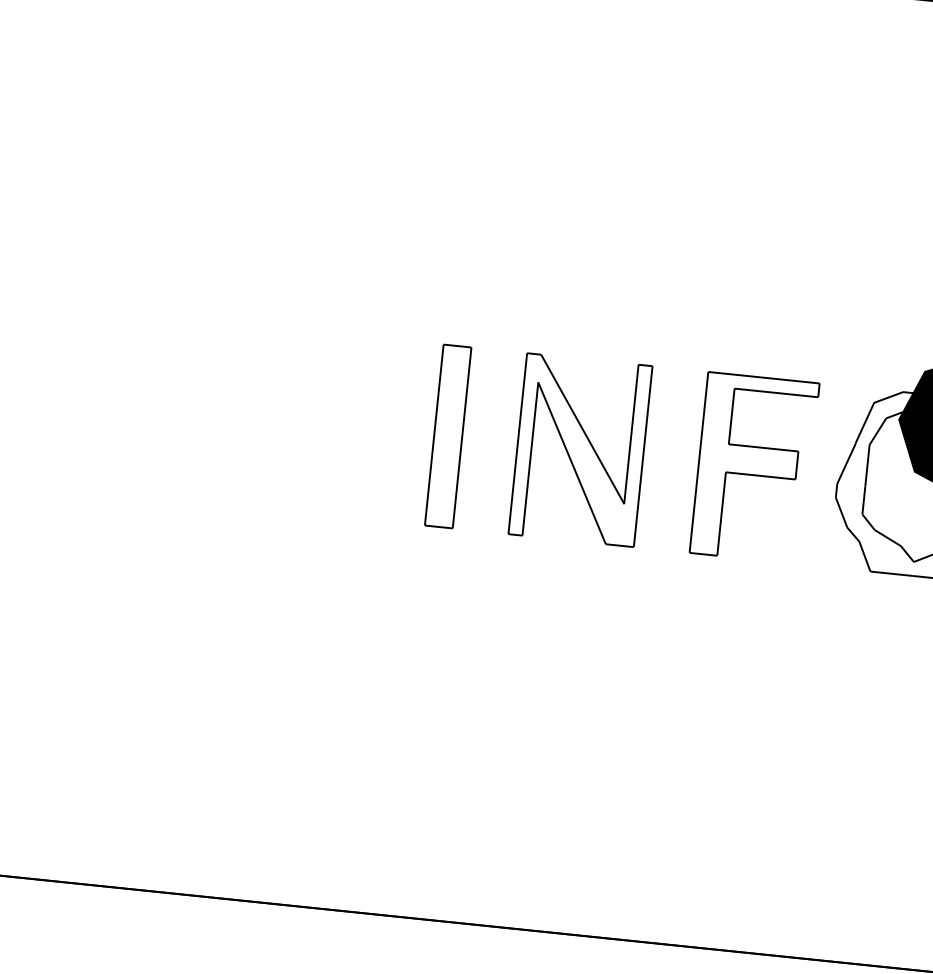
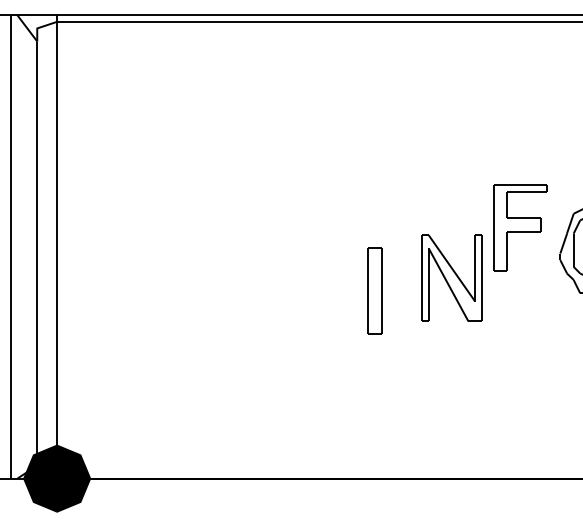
part: (447, 434) -> (374, 290), moved
part: (579, 448) -> (451, 277), moved
part: (754, 466) -> (520, 227), moved

